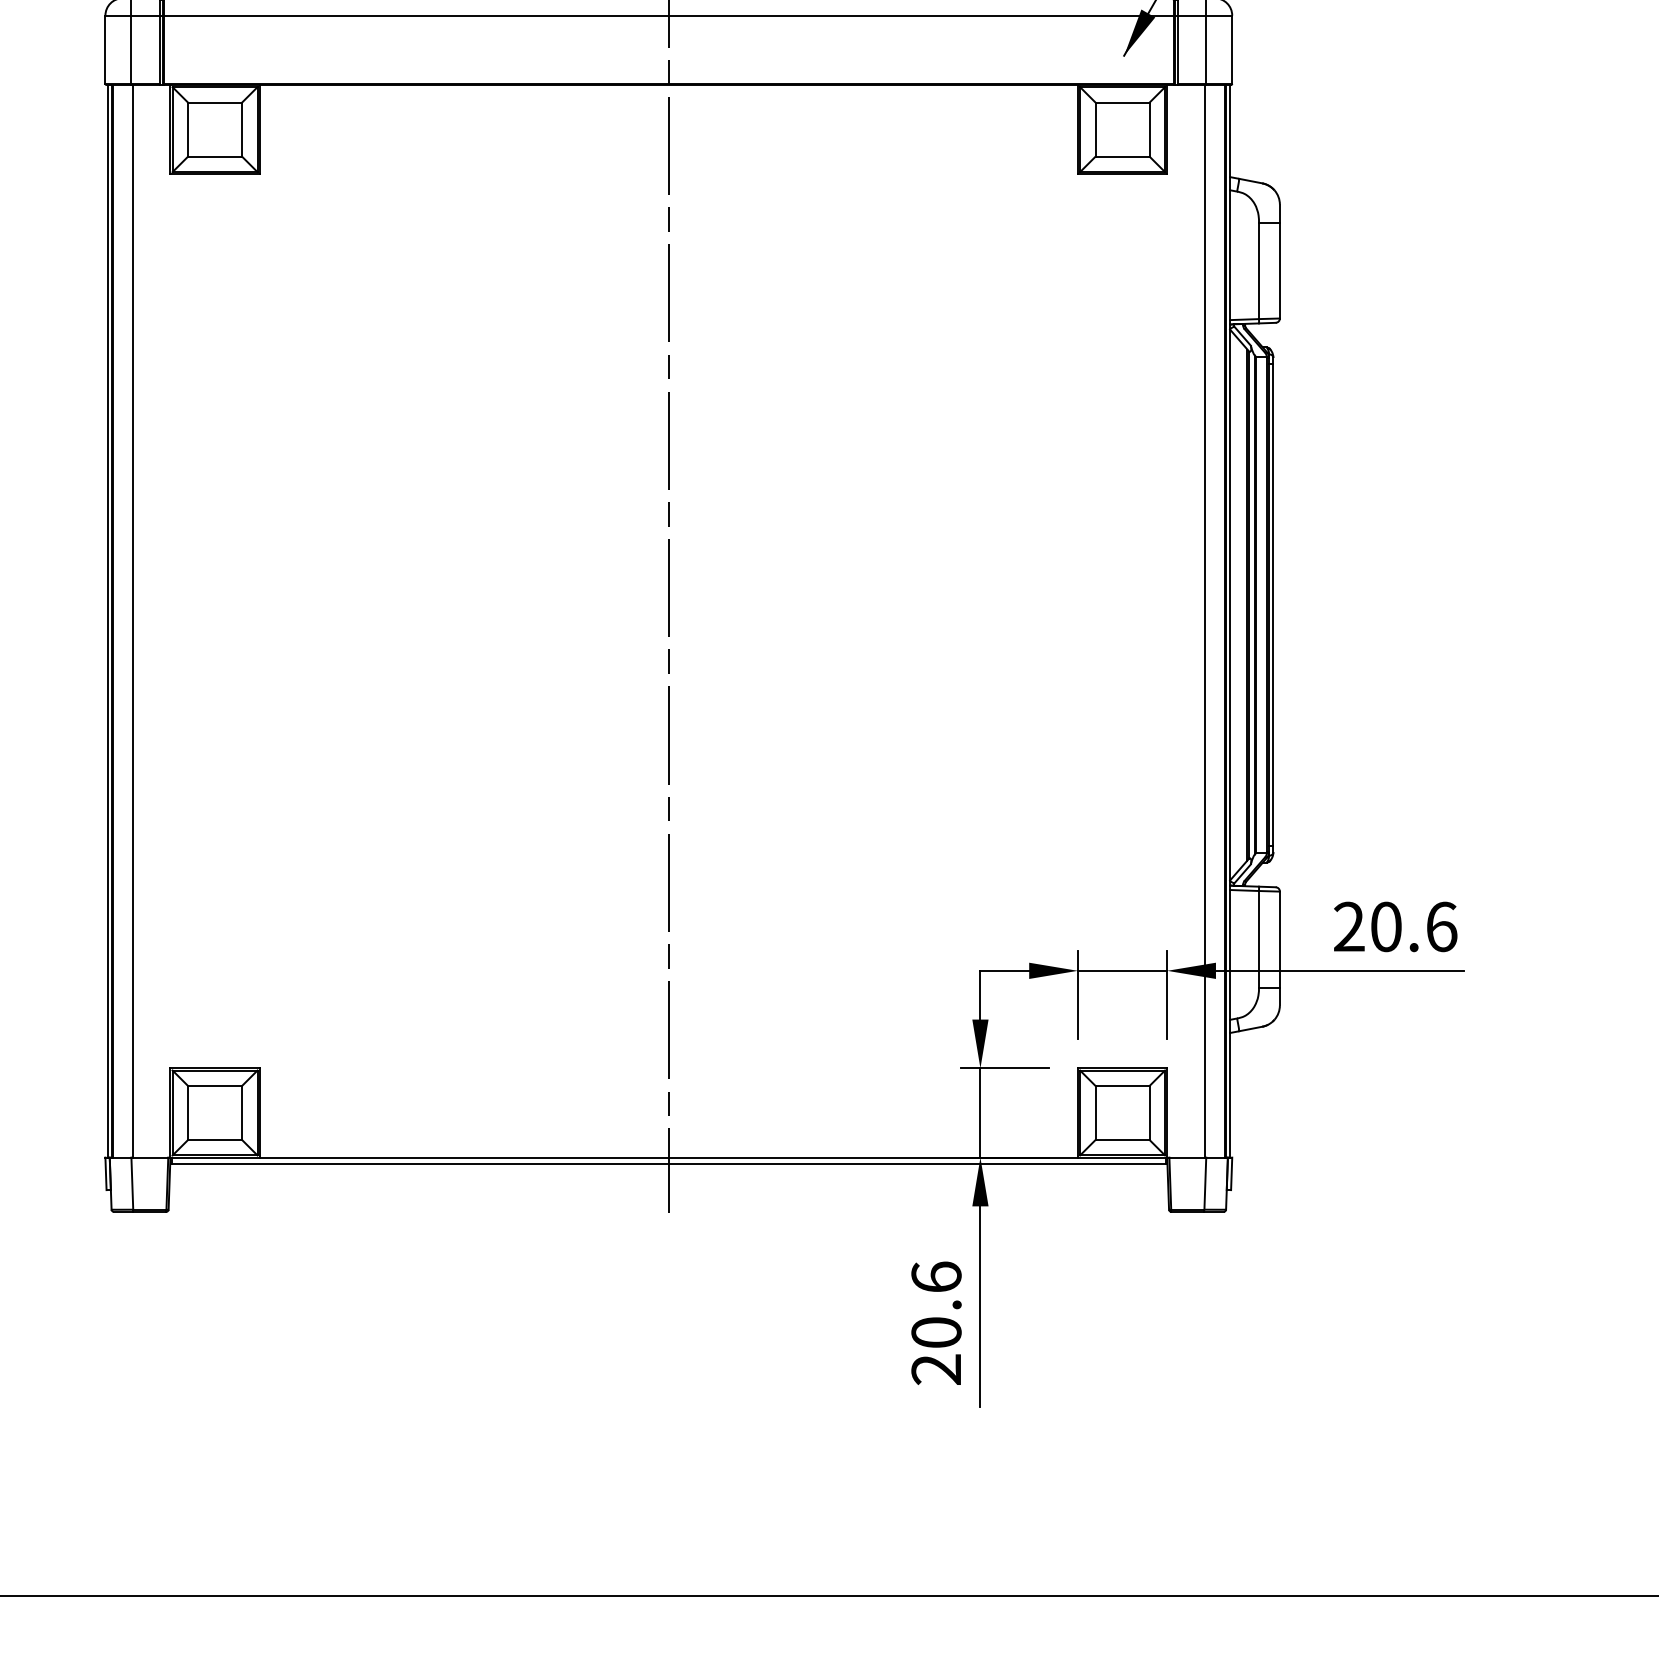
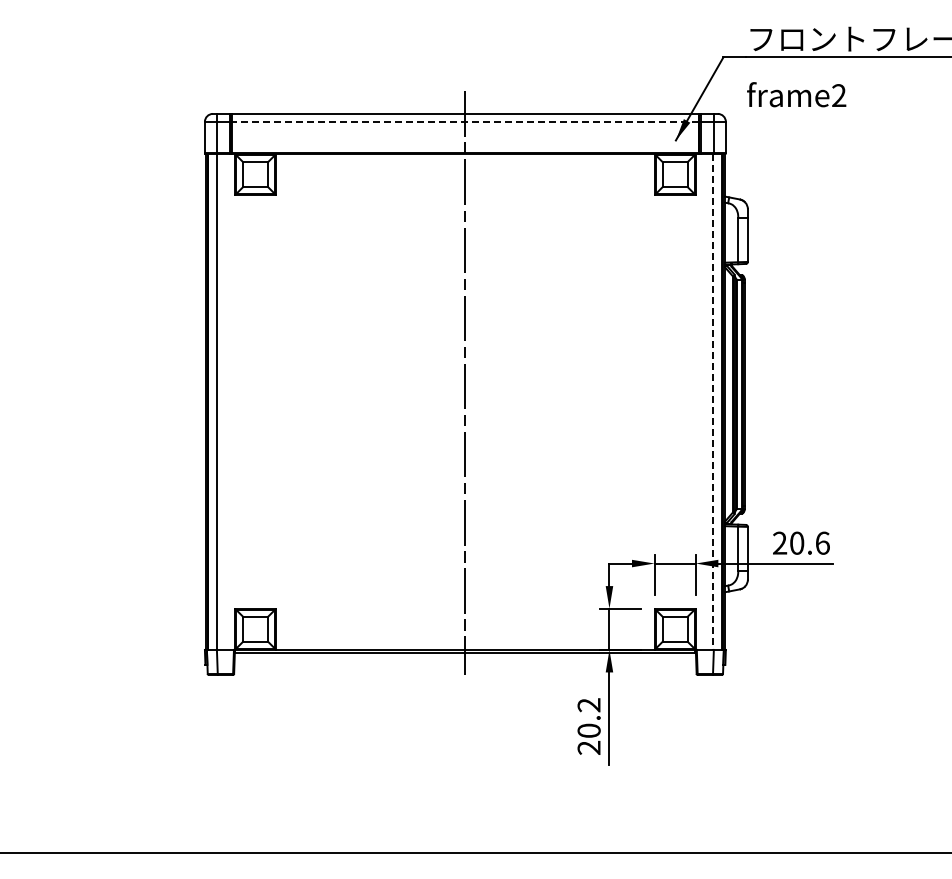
line: (666, 14) -> (464, 121), solid -> dashed
line: (1205, 620) -> (713, 401), solid -> dashed
text: (935, 1277) -> (588, 705), 20.6 -> 20.2

